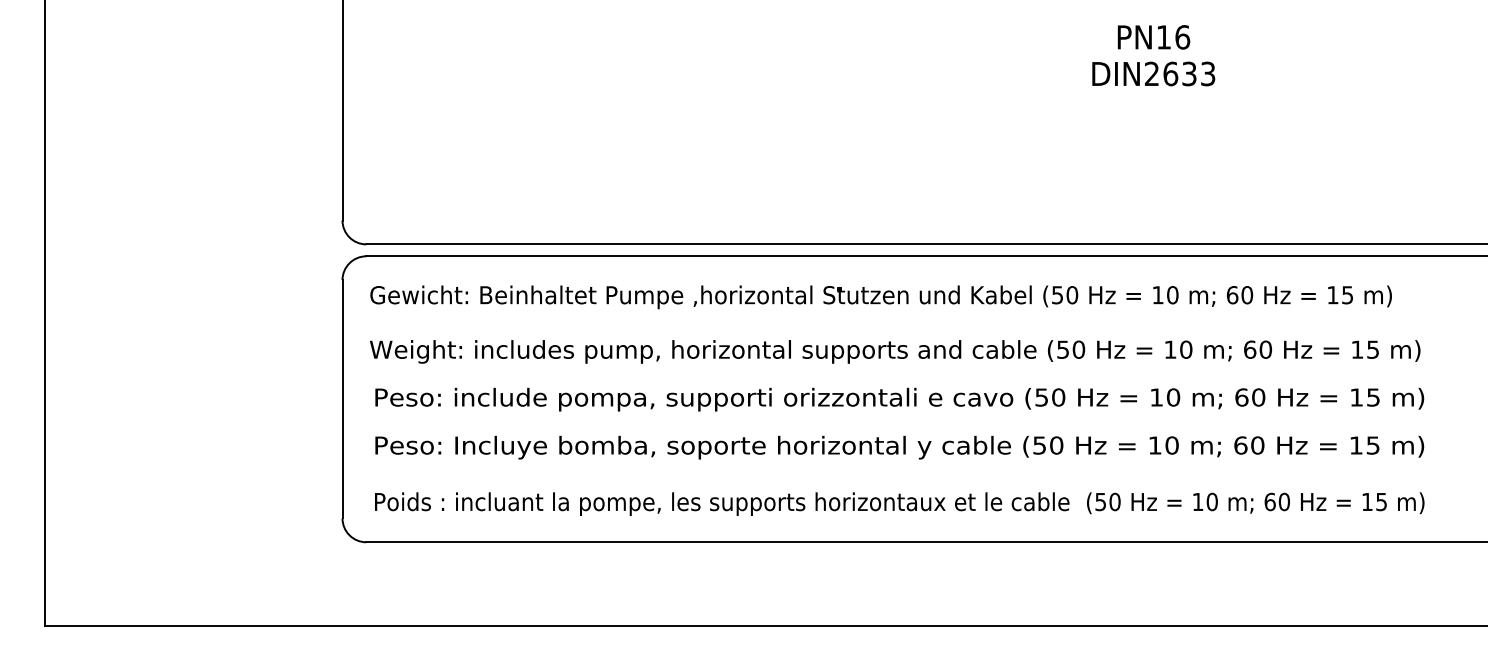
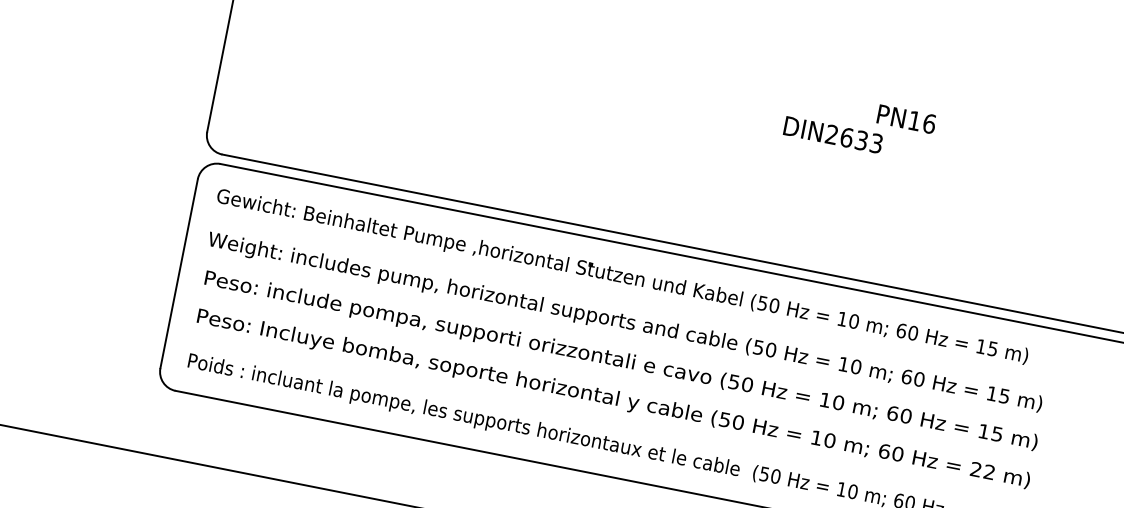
text: (1153, 37) -> (906, 119), moved
text: (1153, 73) -> (833, 134), moved
text: (1364, 445) -> (982, 470), 15 -> 22

